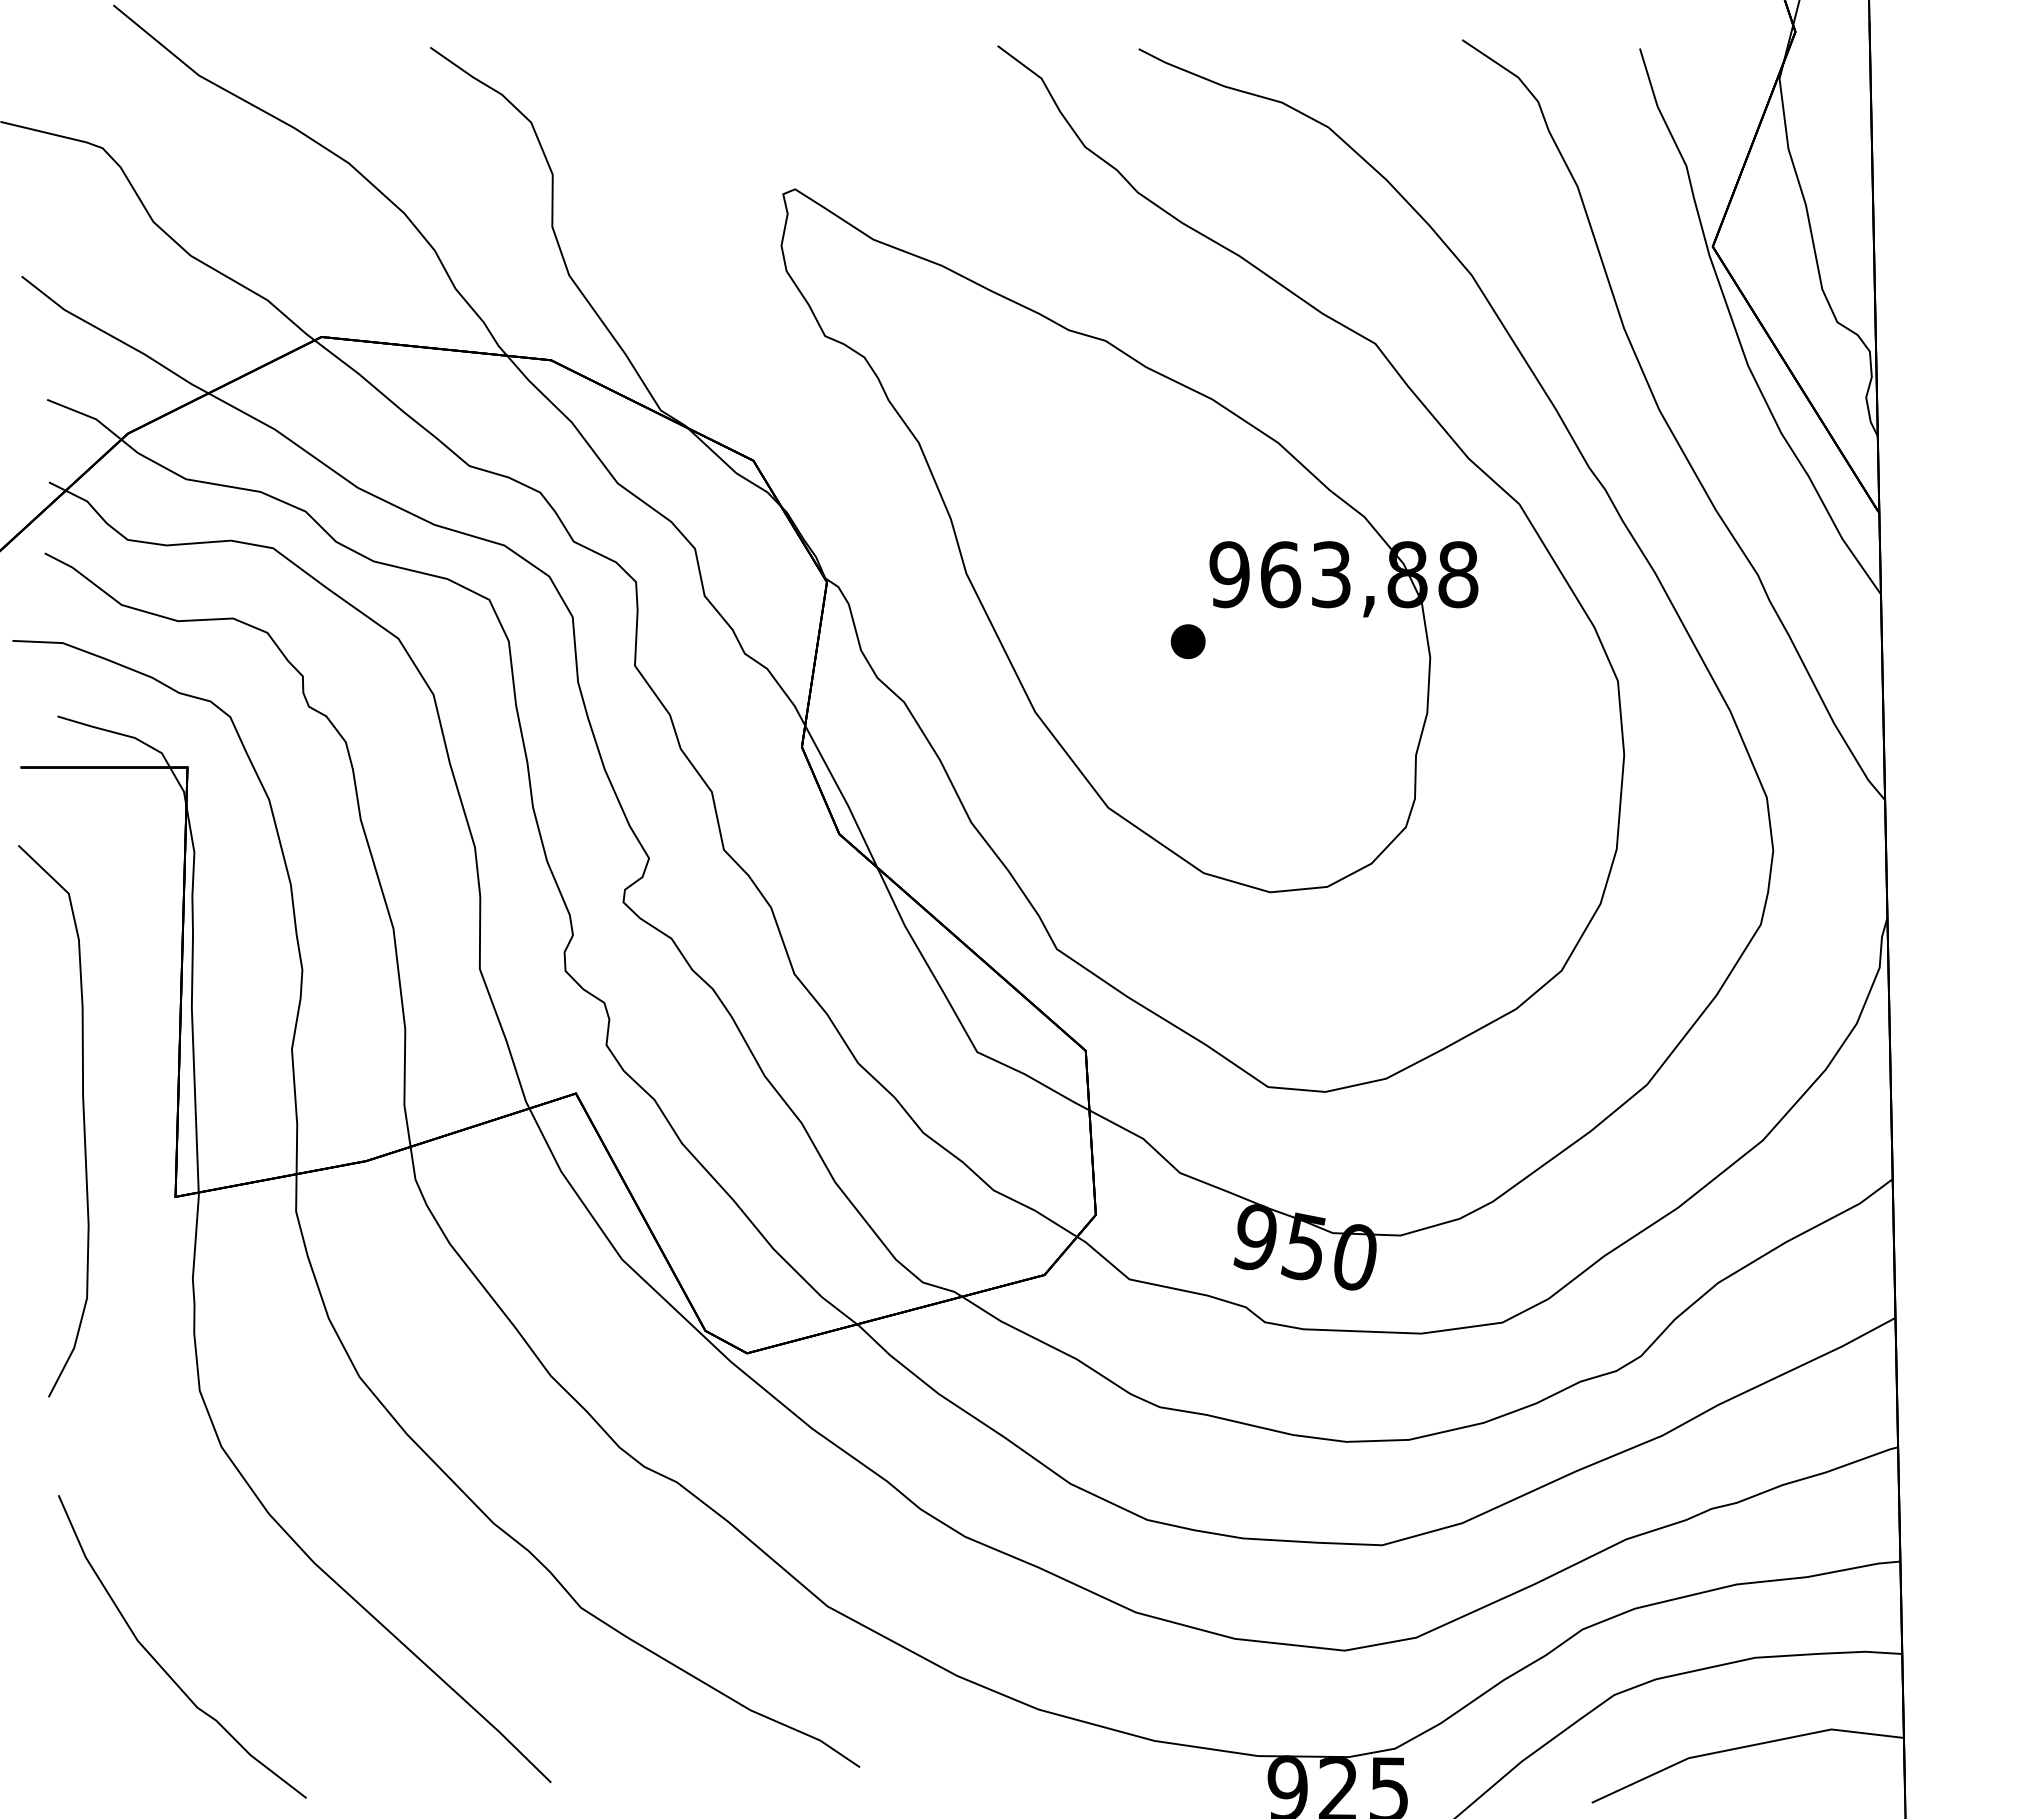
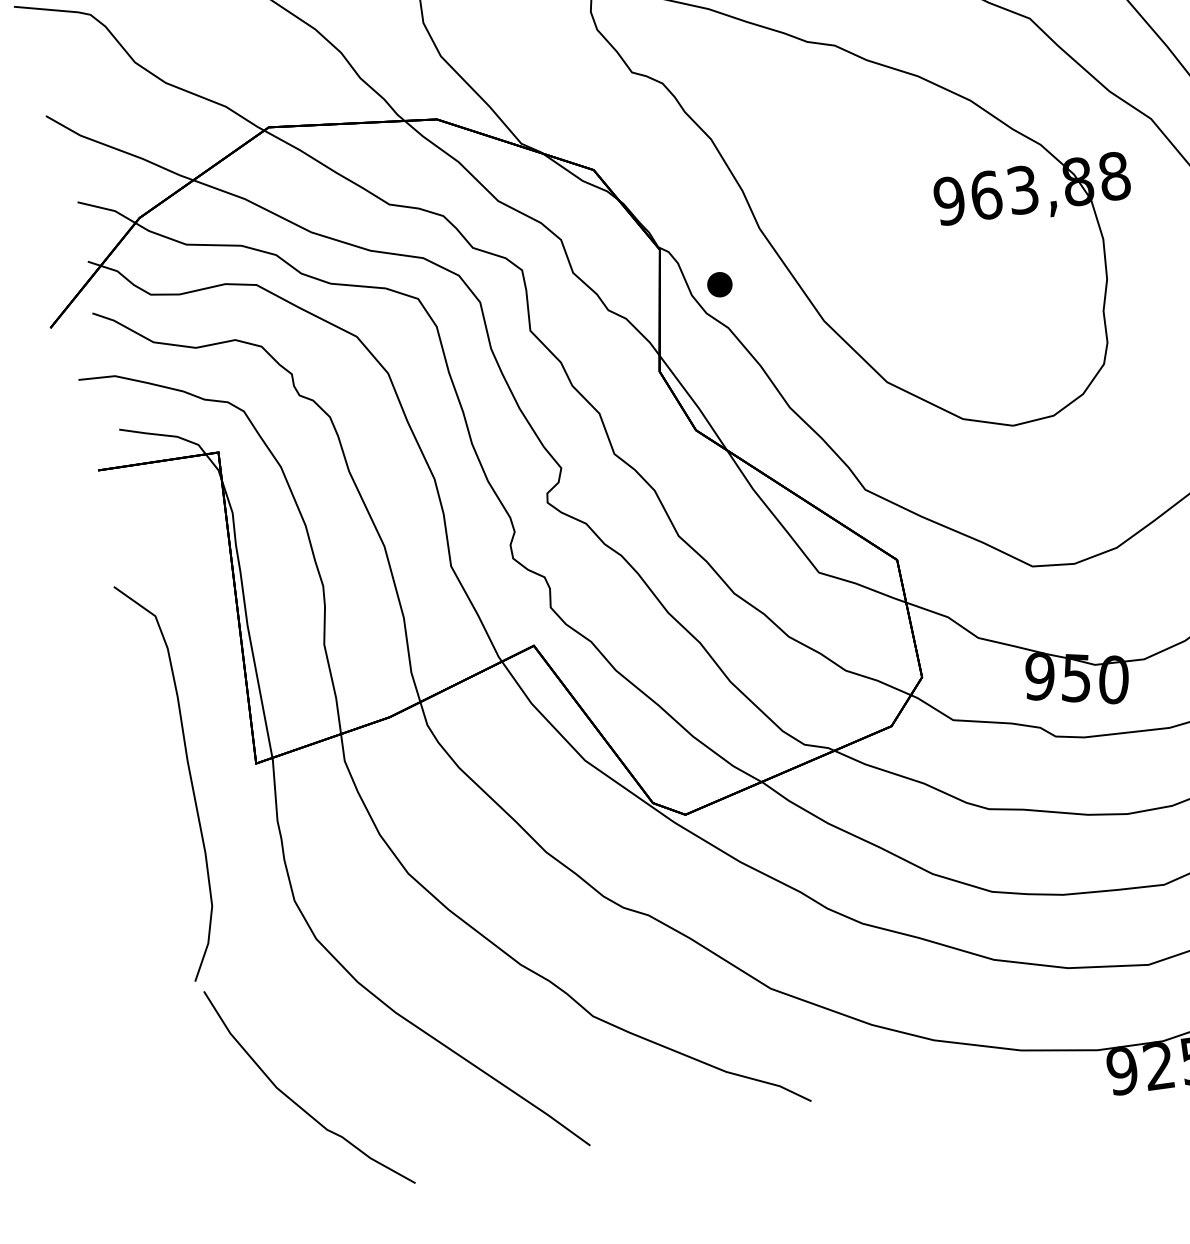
part: (1187, 641) -> (719, 284), moved
curve: (83, 1121) -> (190, 778), moved

